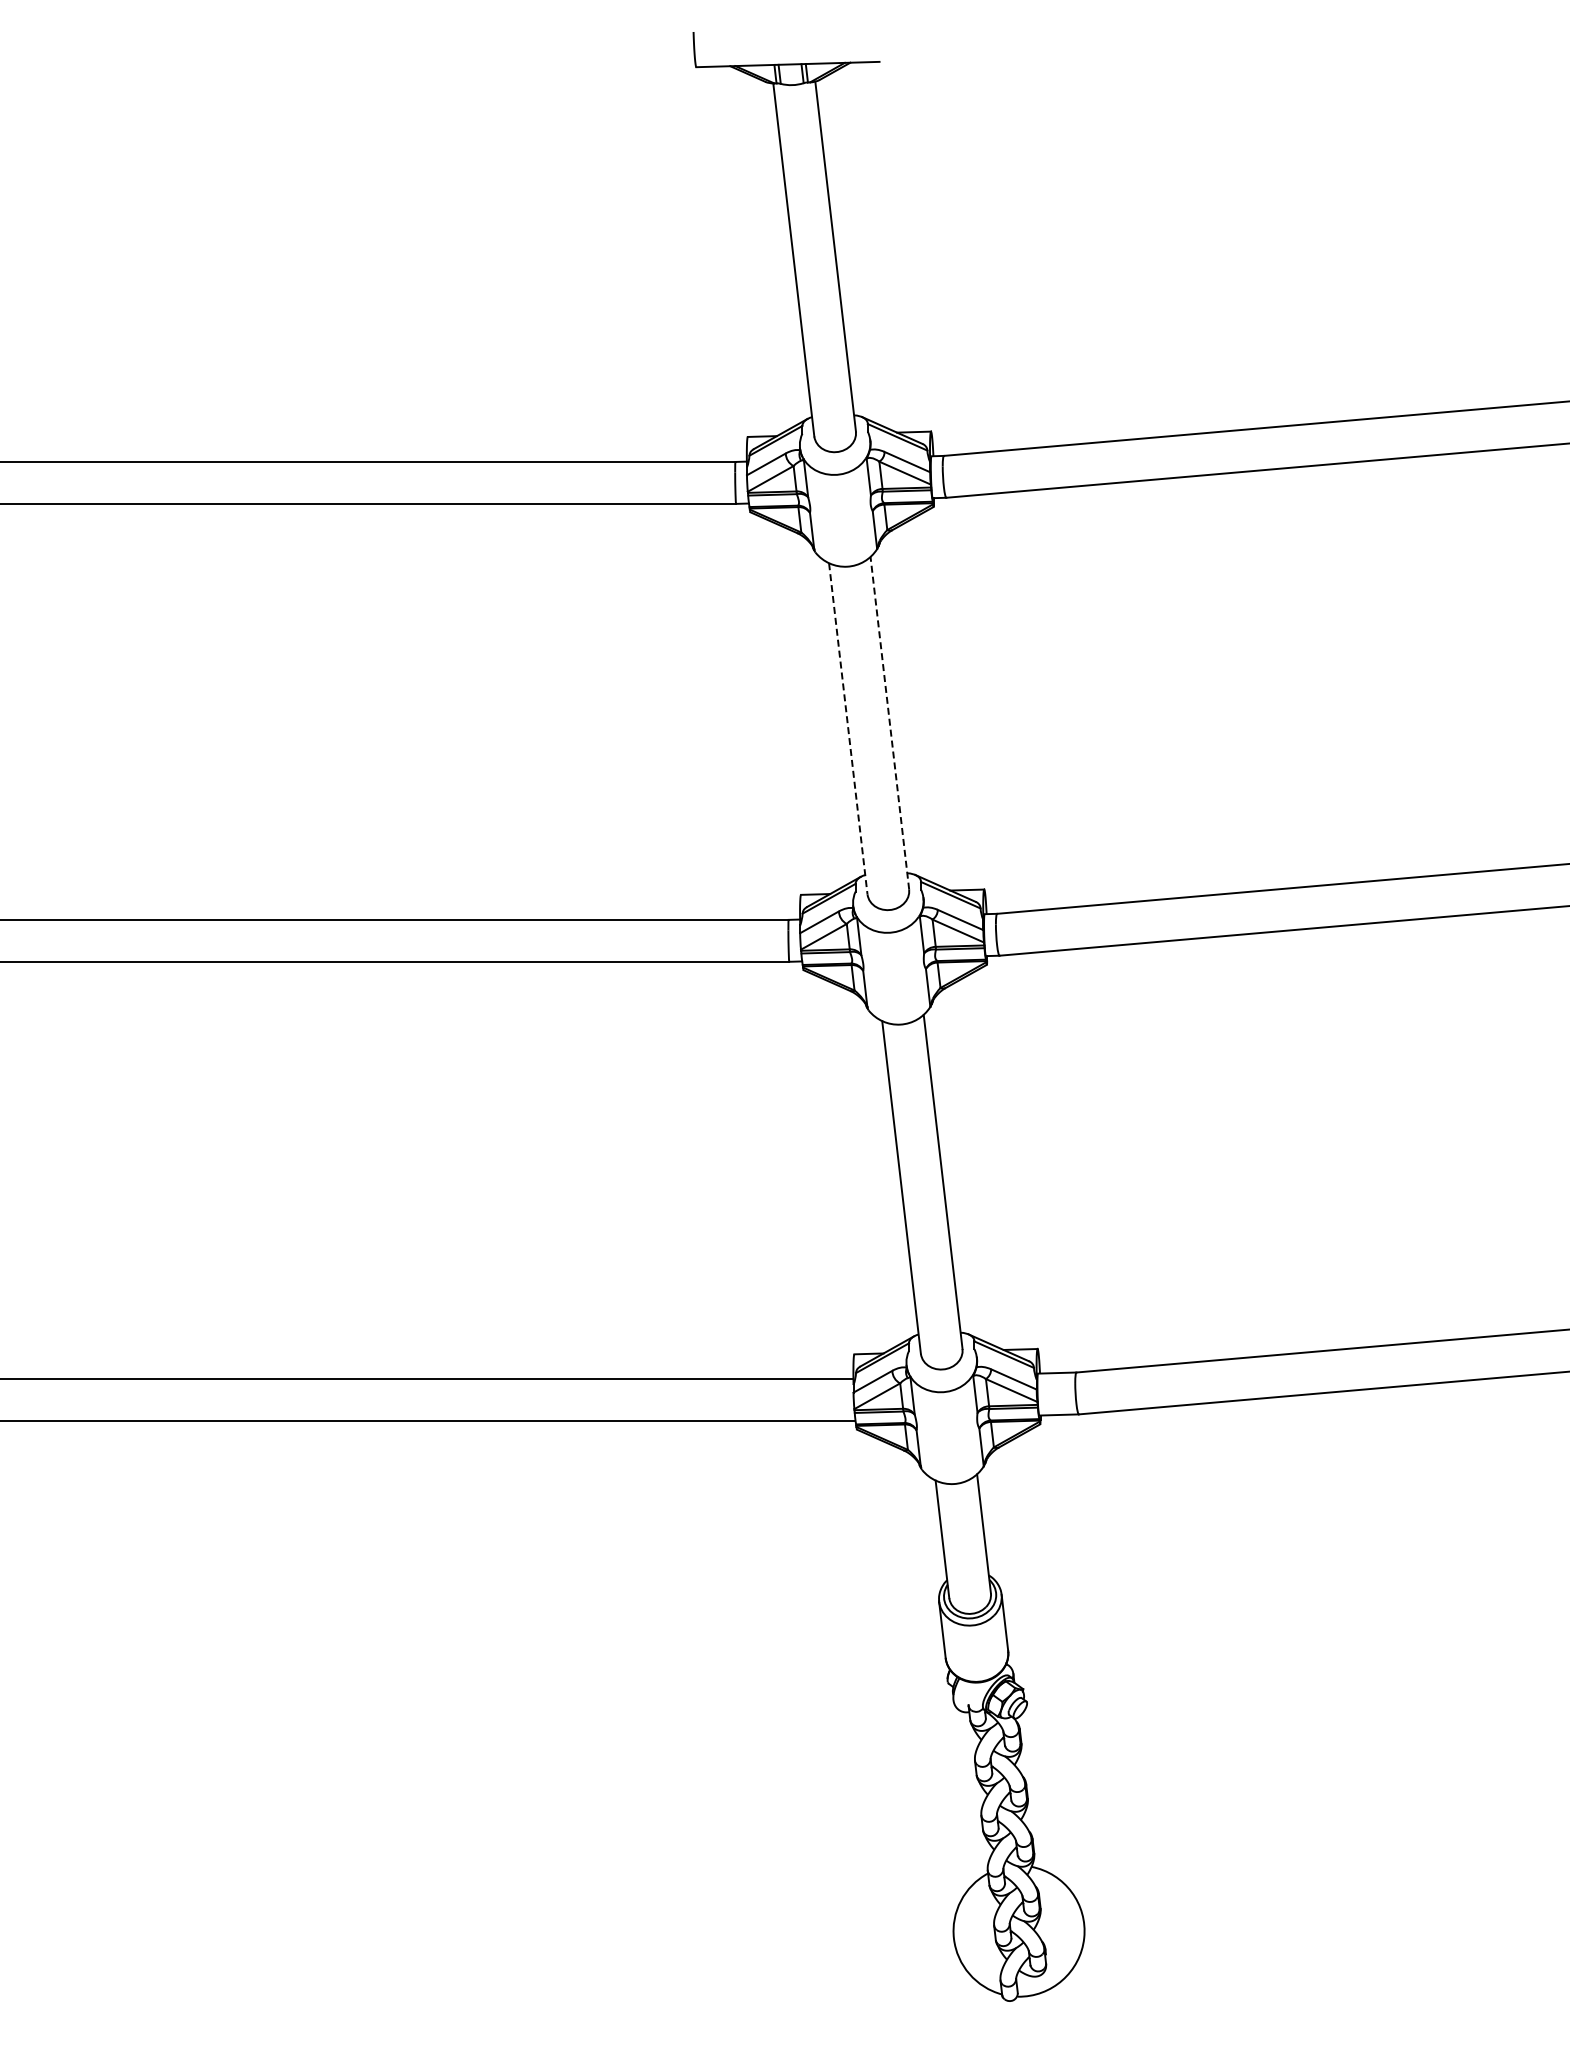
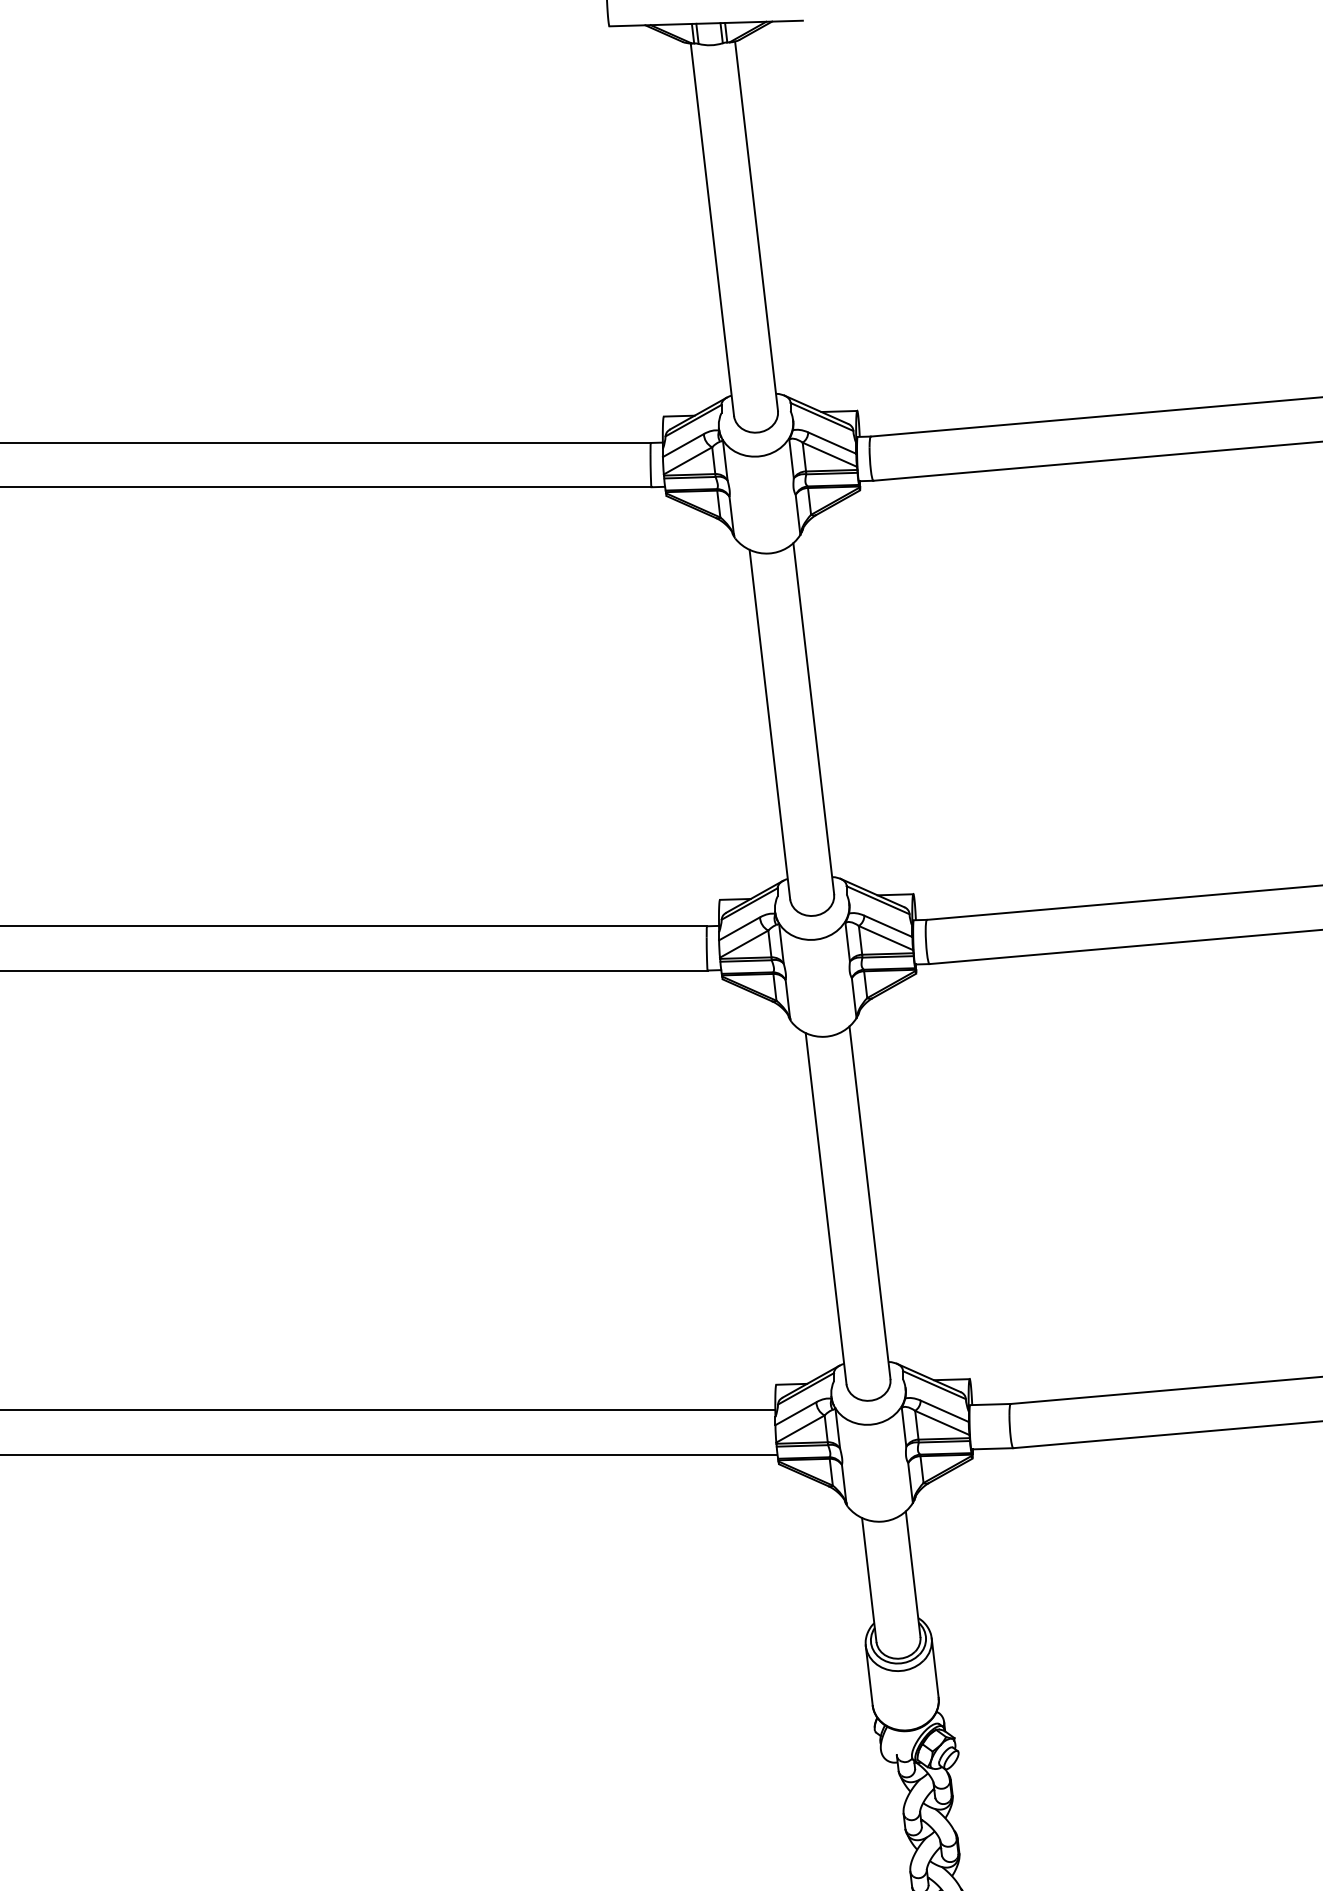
line: (889, 722) -> (813, 717), dashed -> solid
line: (848, 728) -> (770, 724), dashed -> solid

